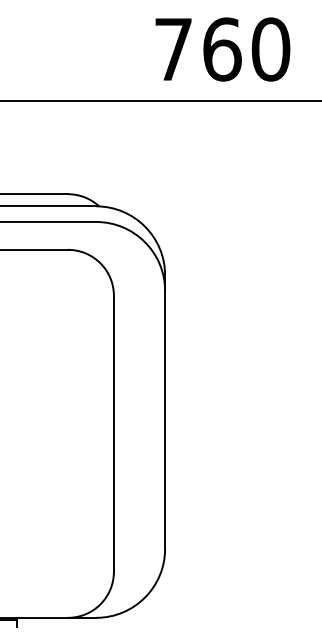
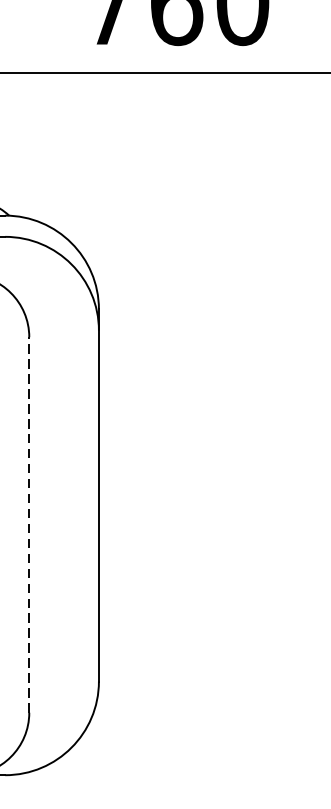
line: (113, 433) -> (28, 524), solid -> dashed

